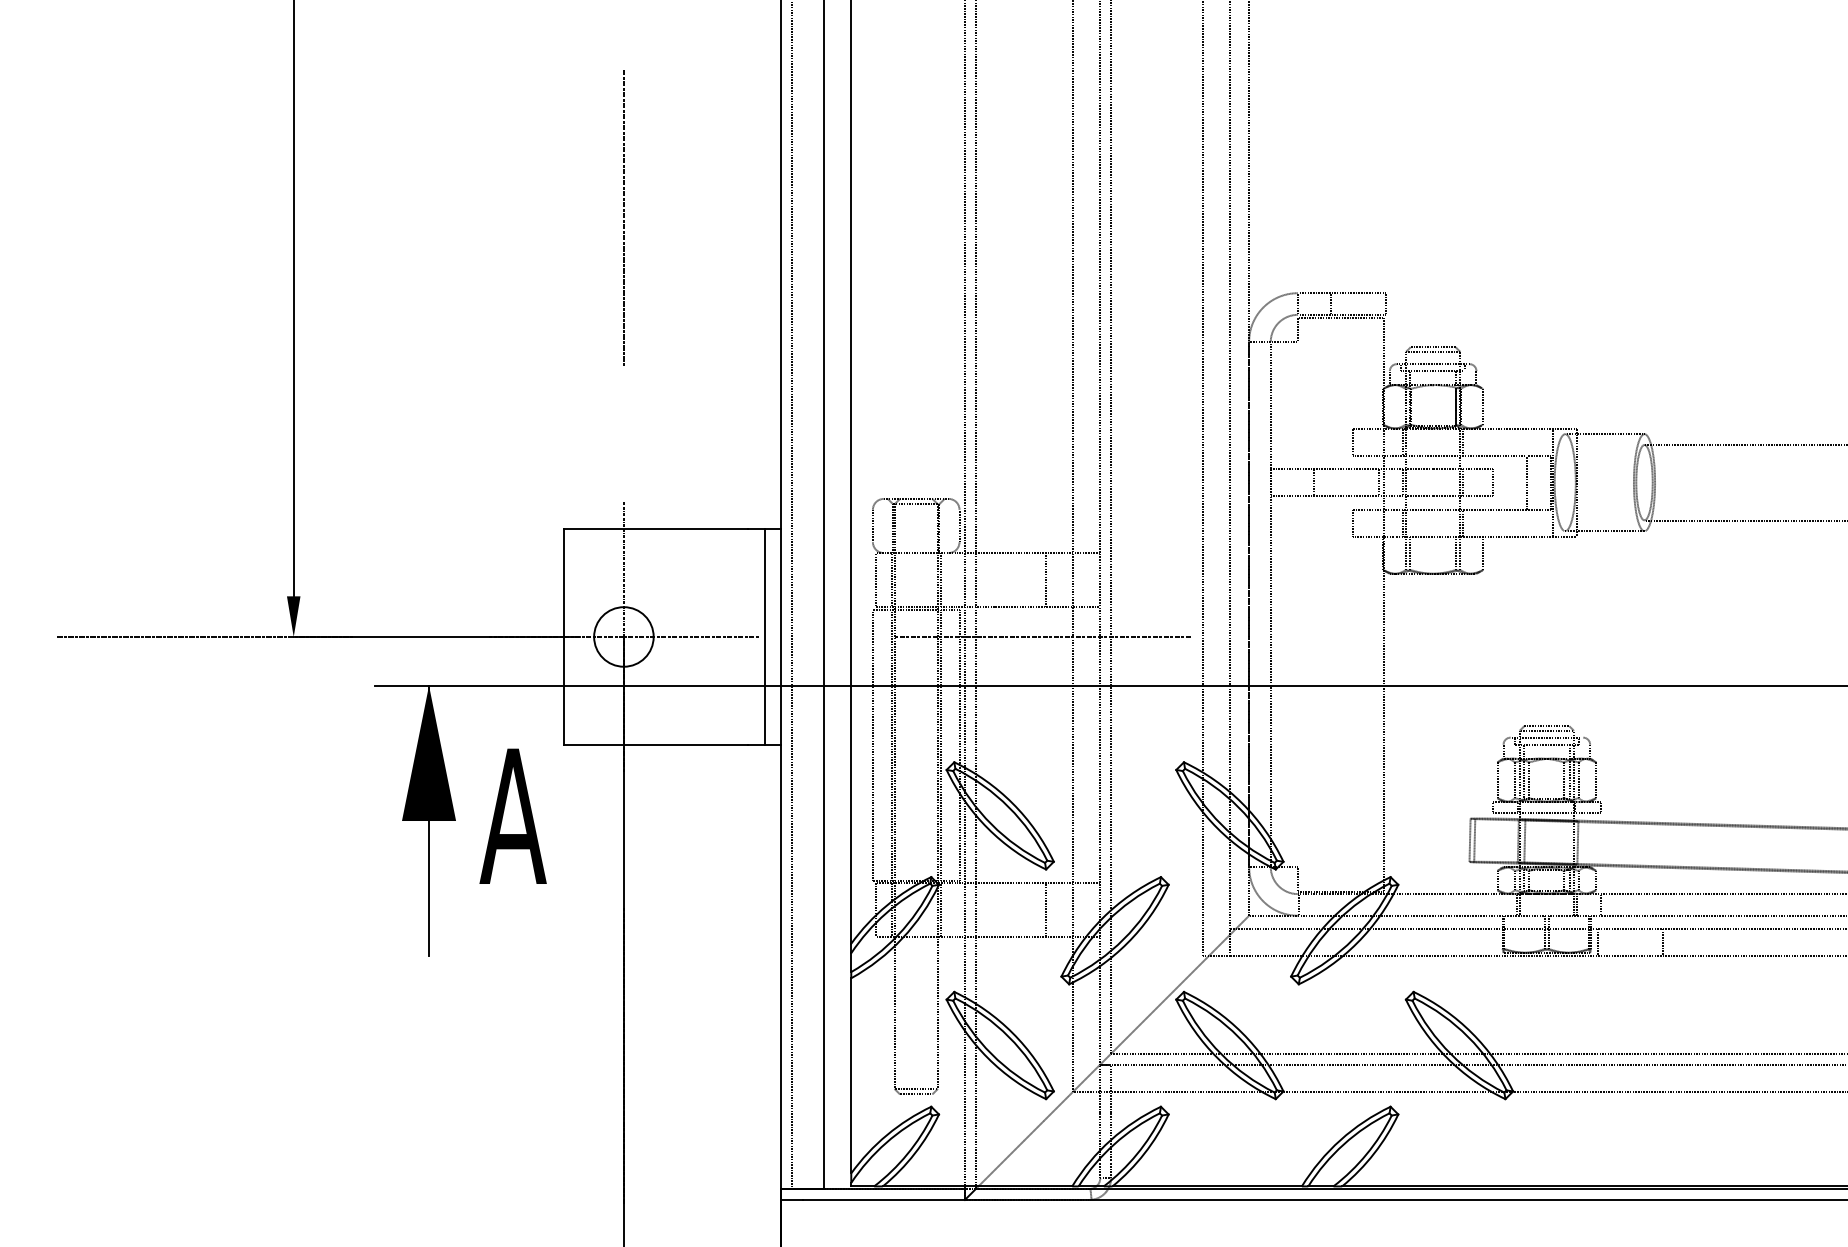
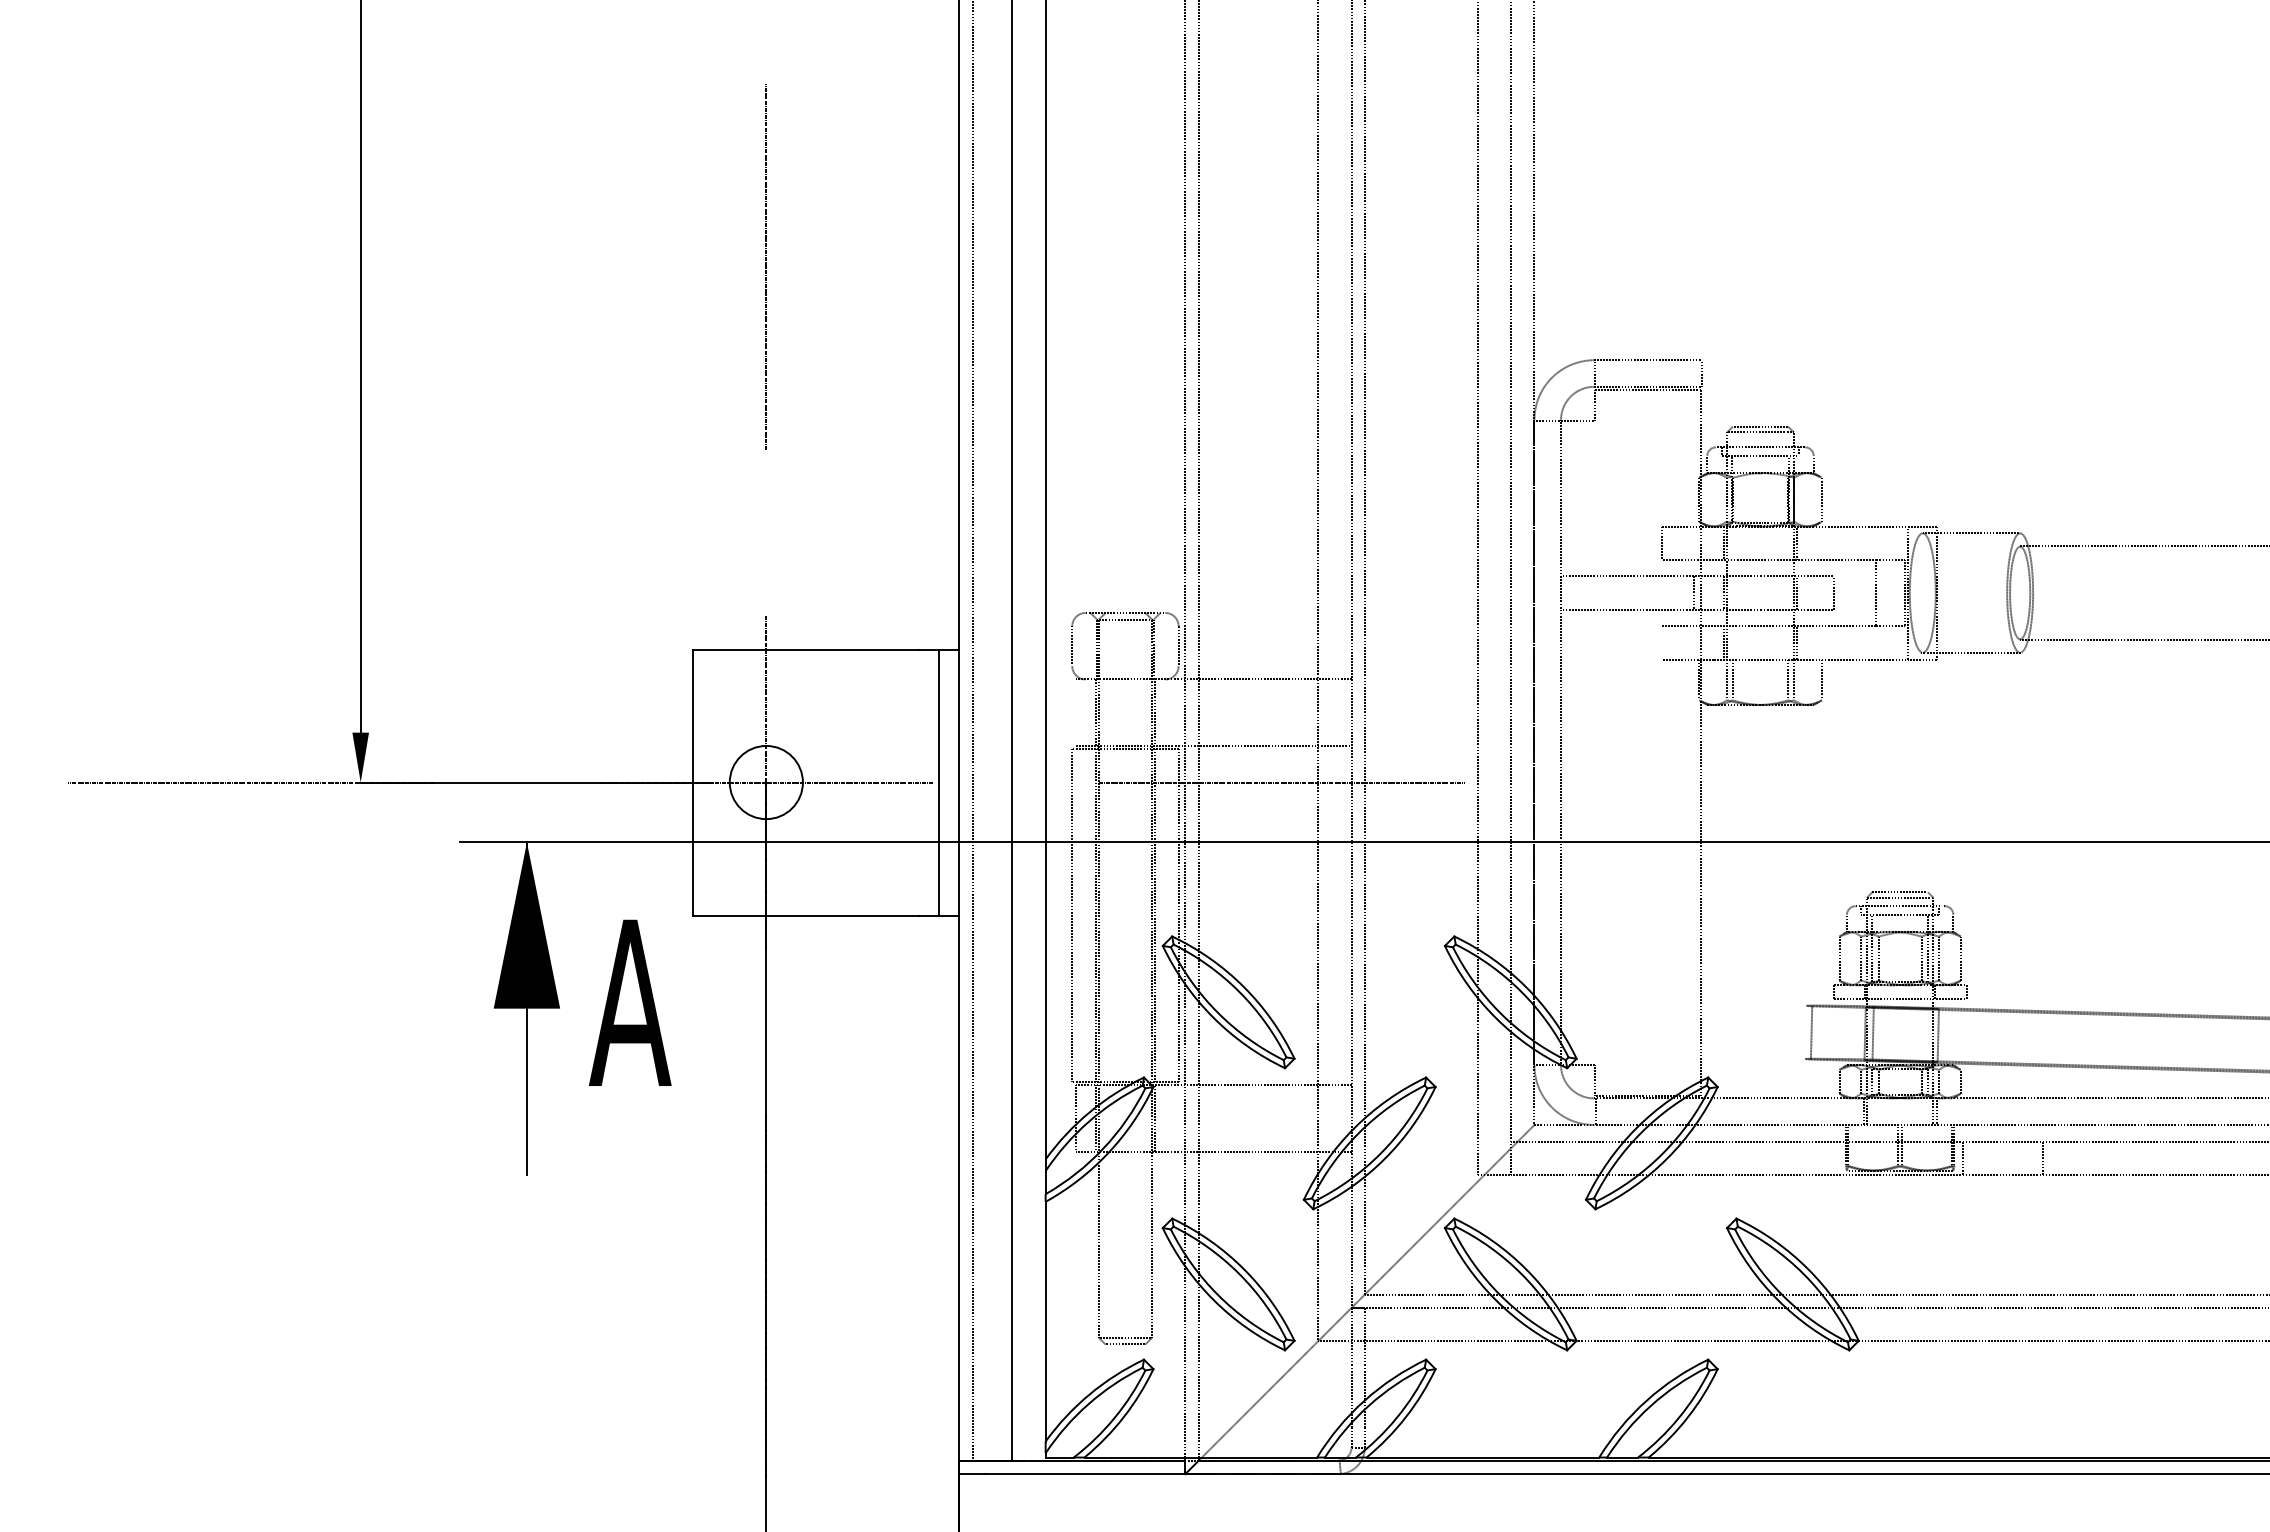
line: (1331, 304) -> (1635, 373), removed
line: (1314, 482) -> (1614, 592), removed
line: (1352, 522) -> (1661, 642), removed
line: (875, 579) -> (1075, 712), removed
line: (1046, 579) -> (1285, 712), removed
line: (1469, 839) -> (1805, 1031), removed
line: (1600, 904) -> (1966, 1111), removed
line: (1046, 910) -> (1285, 1118), removed

